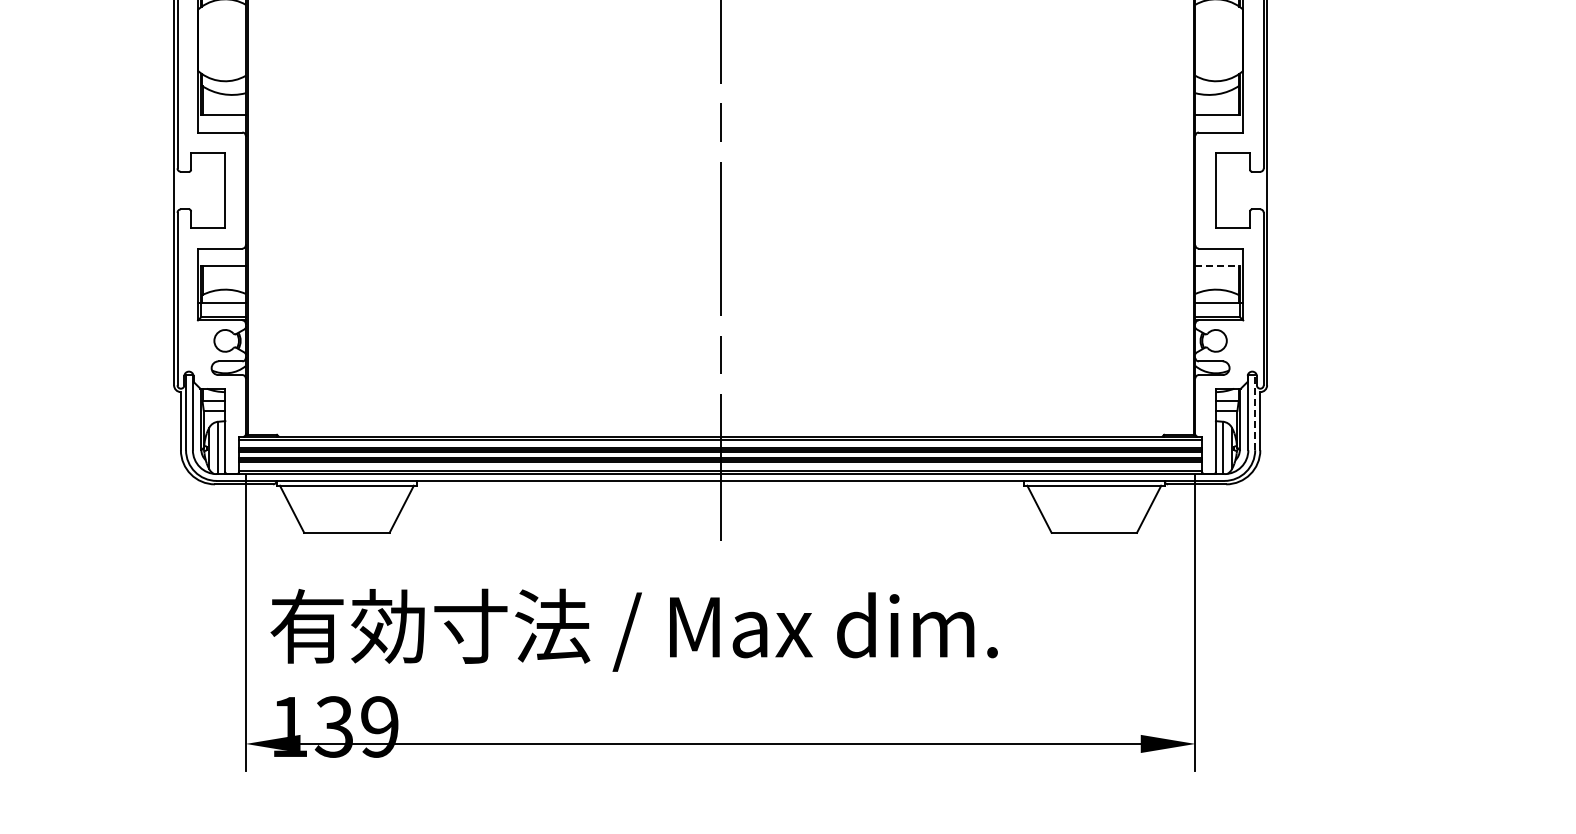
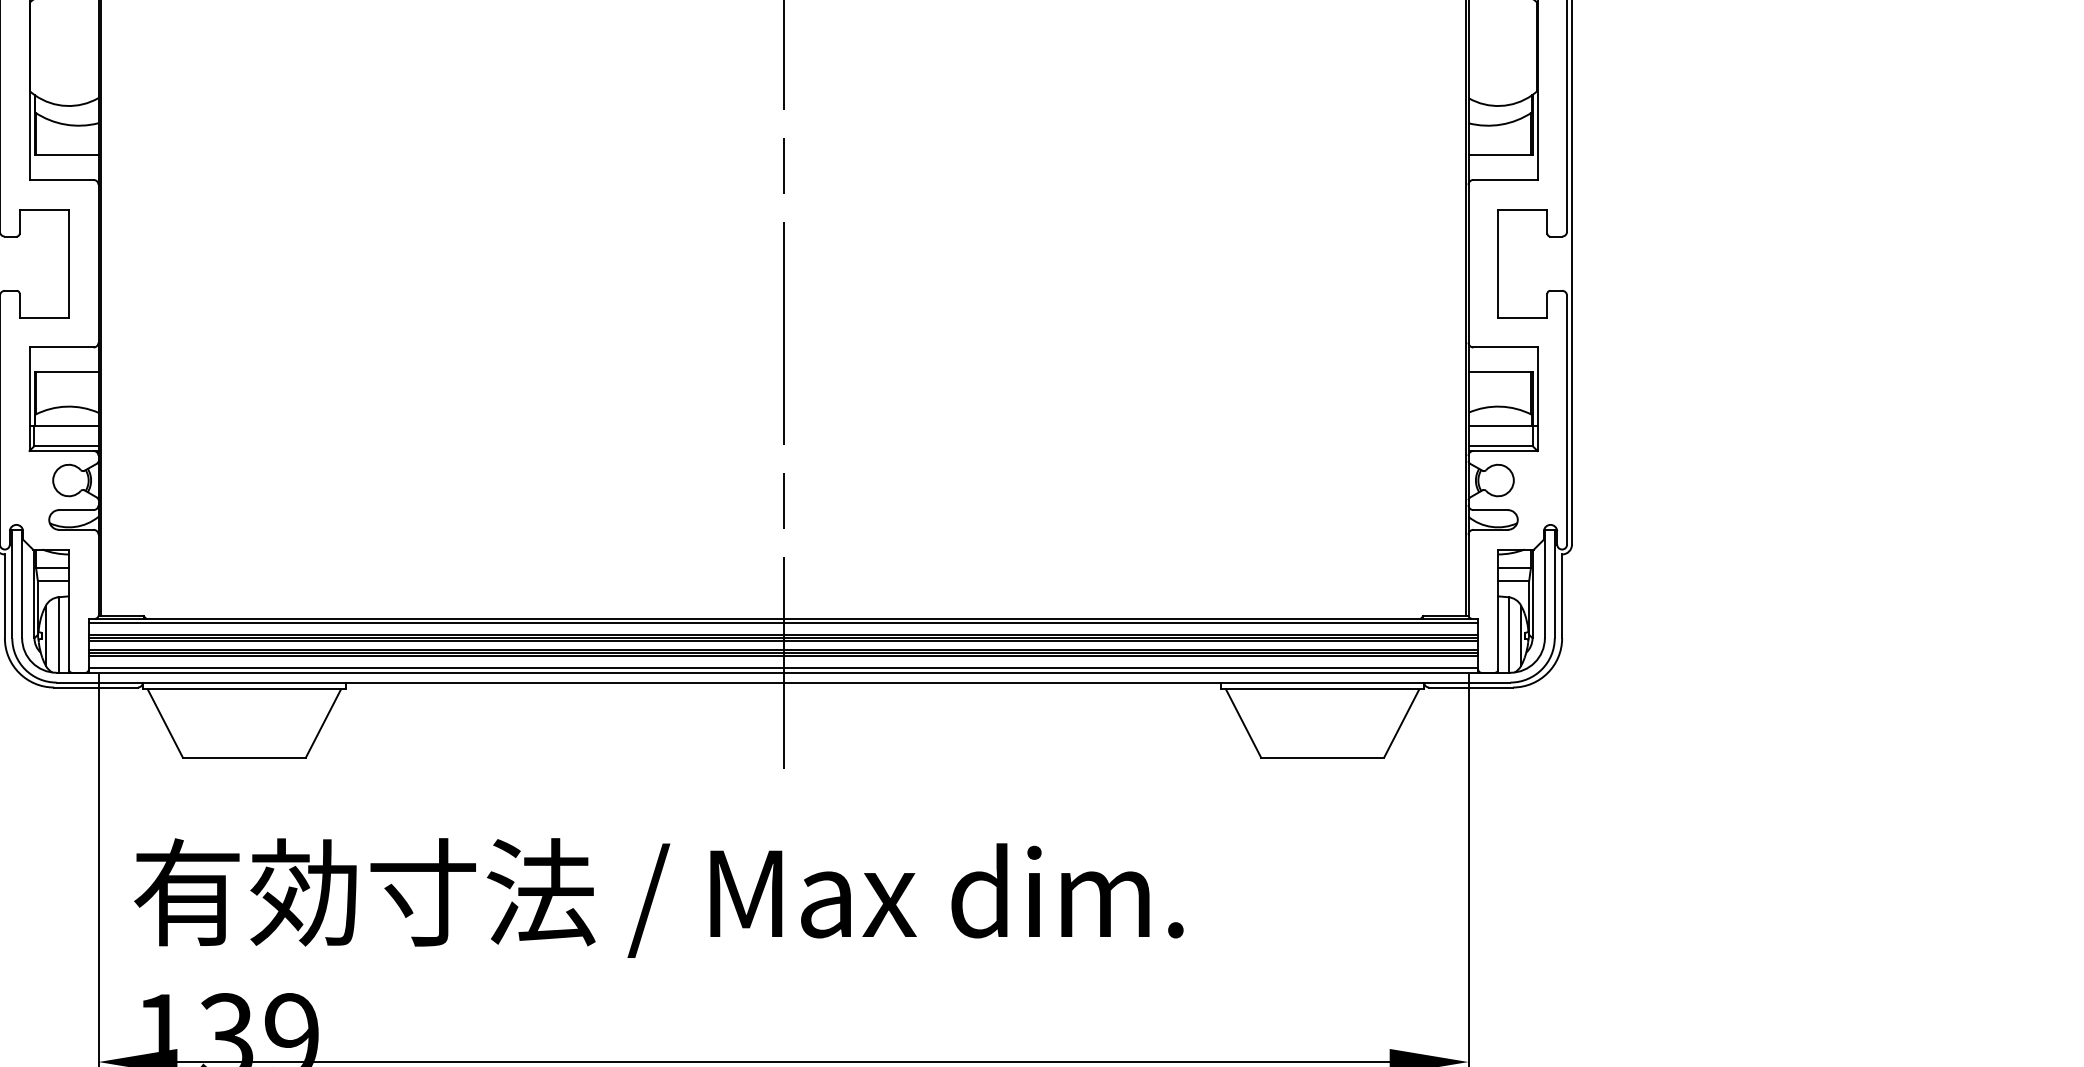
line: (1218, 265) -> (1501, 371), dashed -> solid
line: (1255, 412) -> (1555, 583), dashed -> solid

